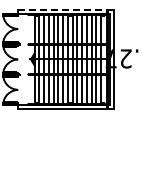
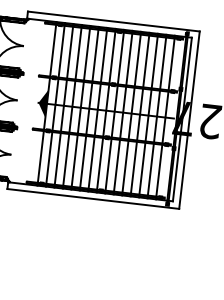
line: (66, 9) -> (114, 21), dashed -> solid

